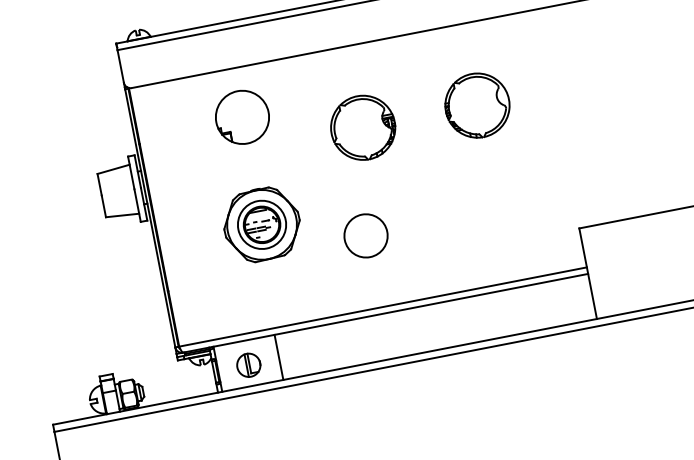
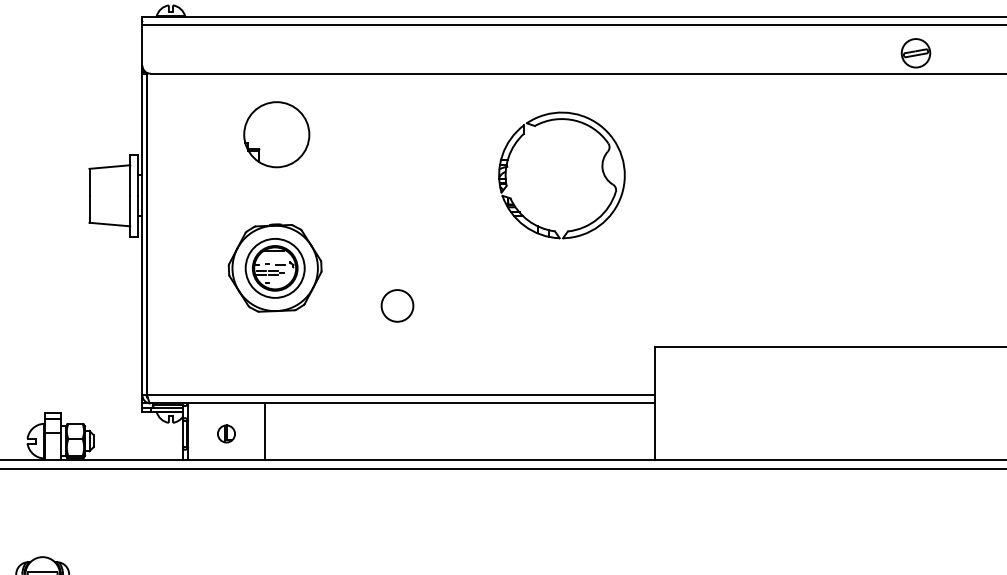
part: (477, 105) -> (561, 175), size x1.6
part: (363, 127) -> (419, 175), removed
circle: (365, 235) -> (397, 305), size x0.6
part: (248, 364) -> (226, 433), size x0.6

